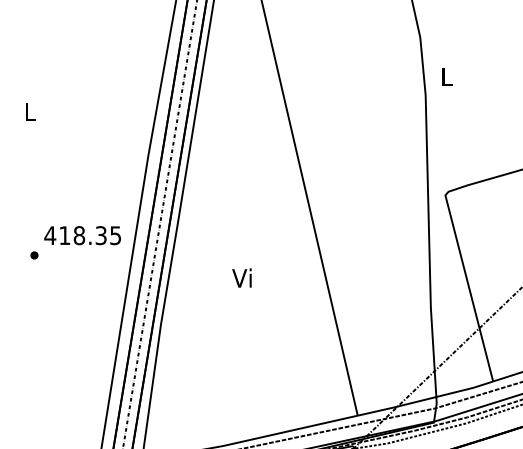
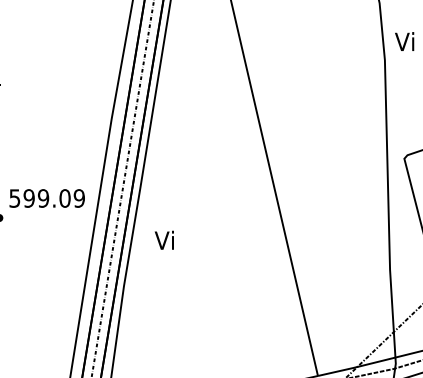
text: (445, 76) -> (404, 41), L -> Vi
text: (82, 235) -> (46, 198), 418.35 -> 599.09
text: (241, 277) -> (163, 239), moved

